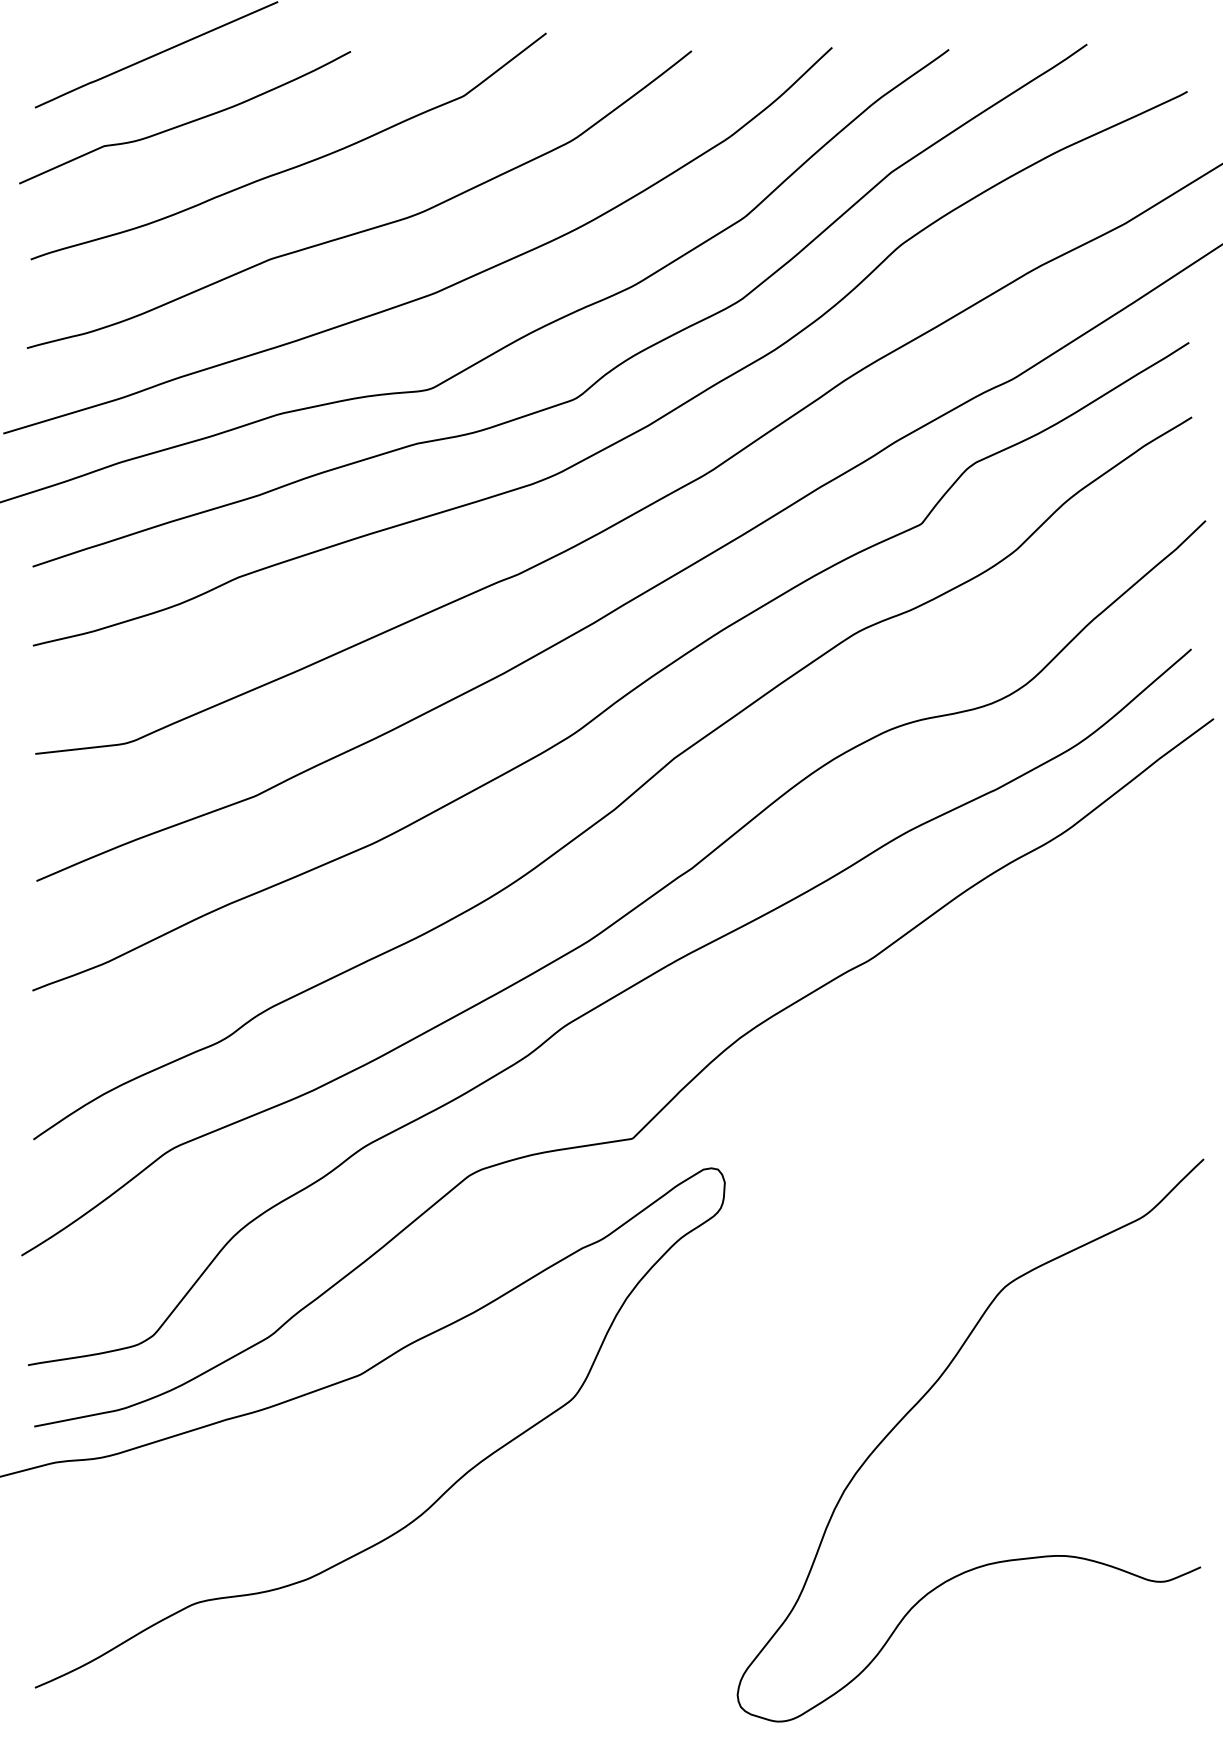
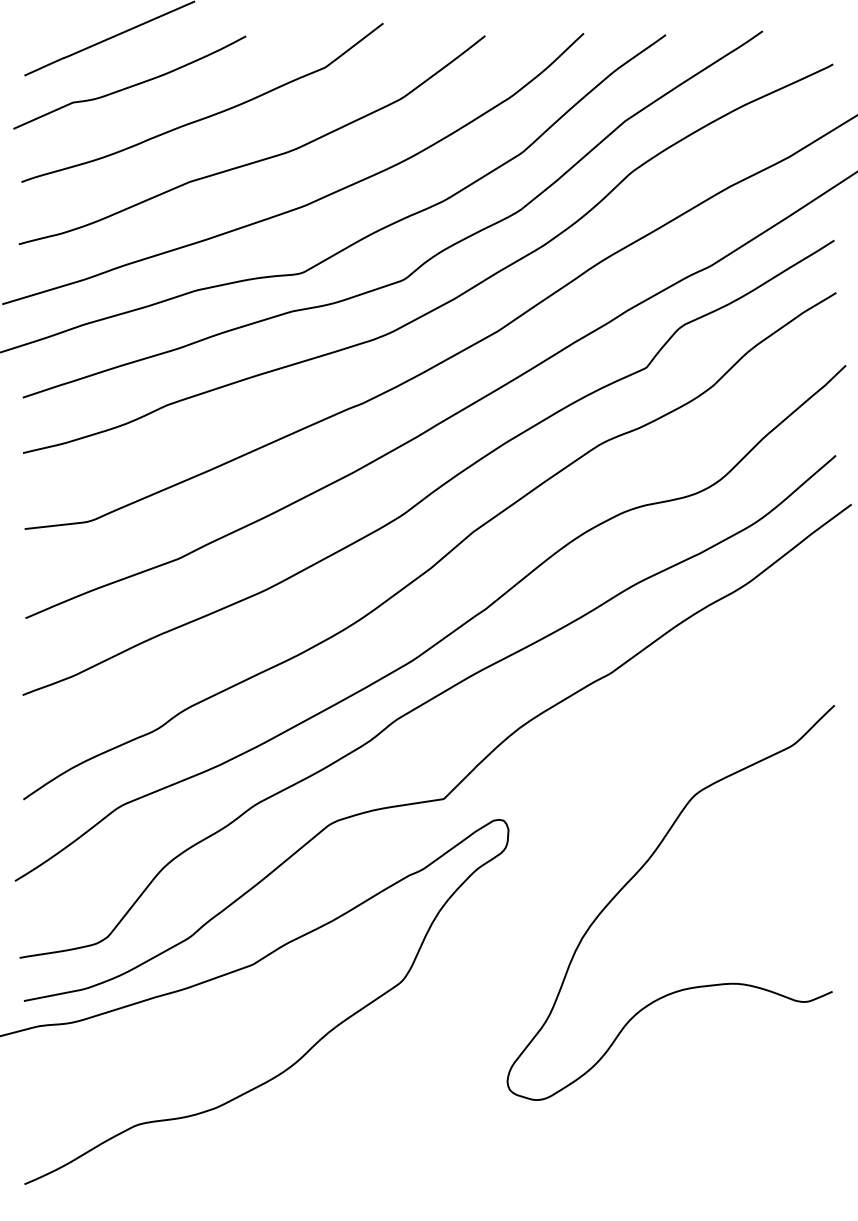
curve: (925, 1395) -> (639, 871), moved

